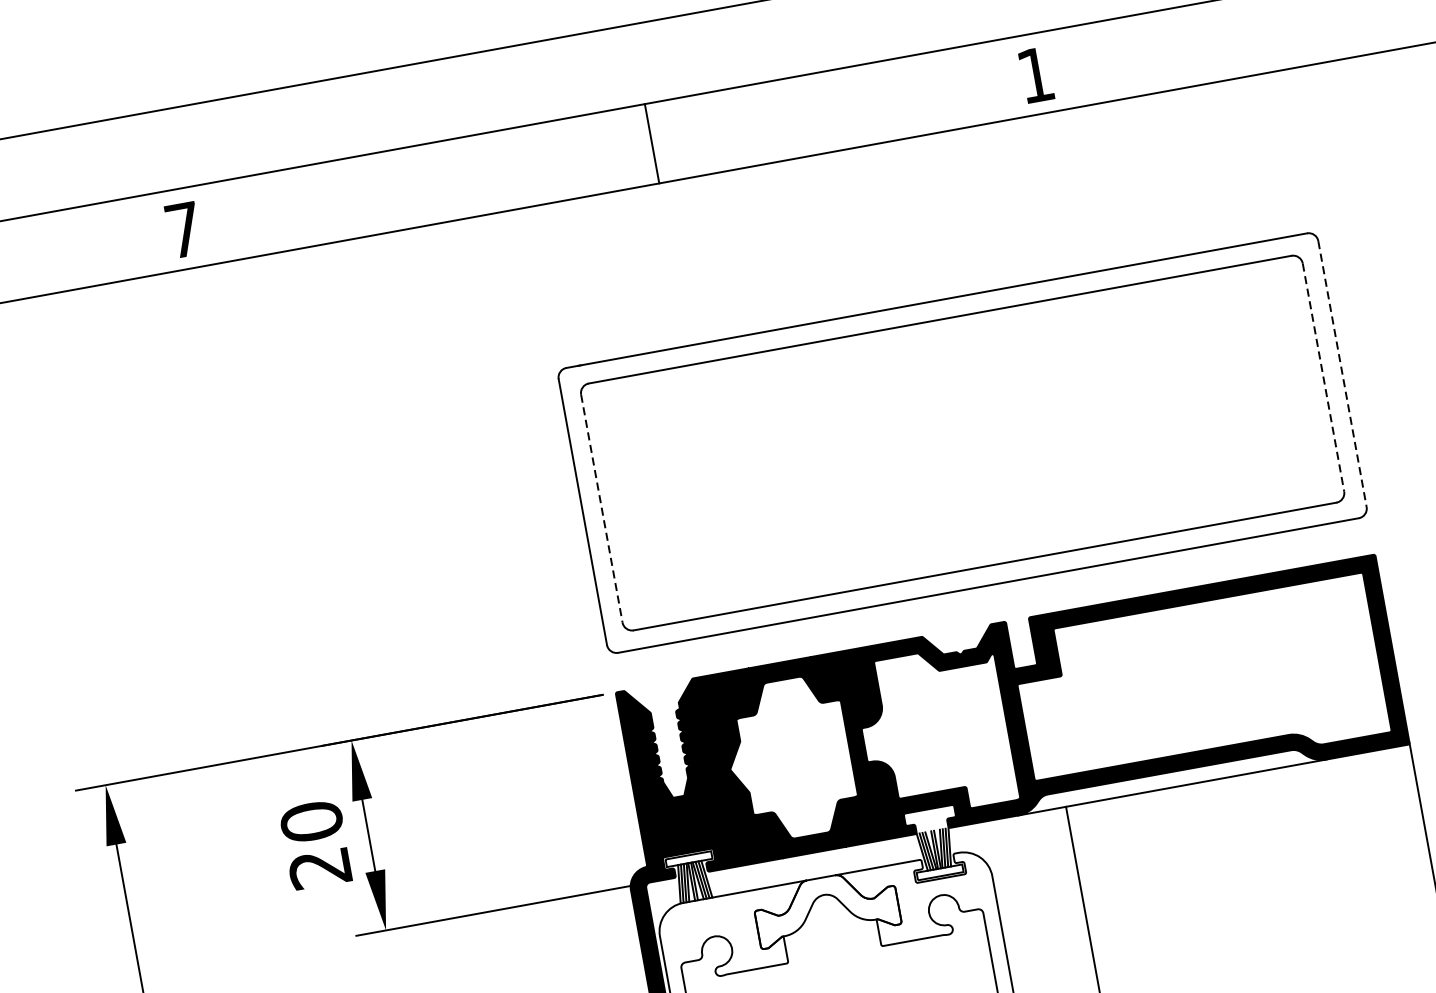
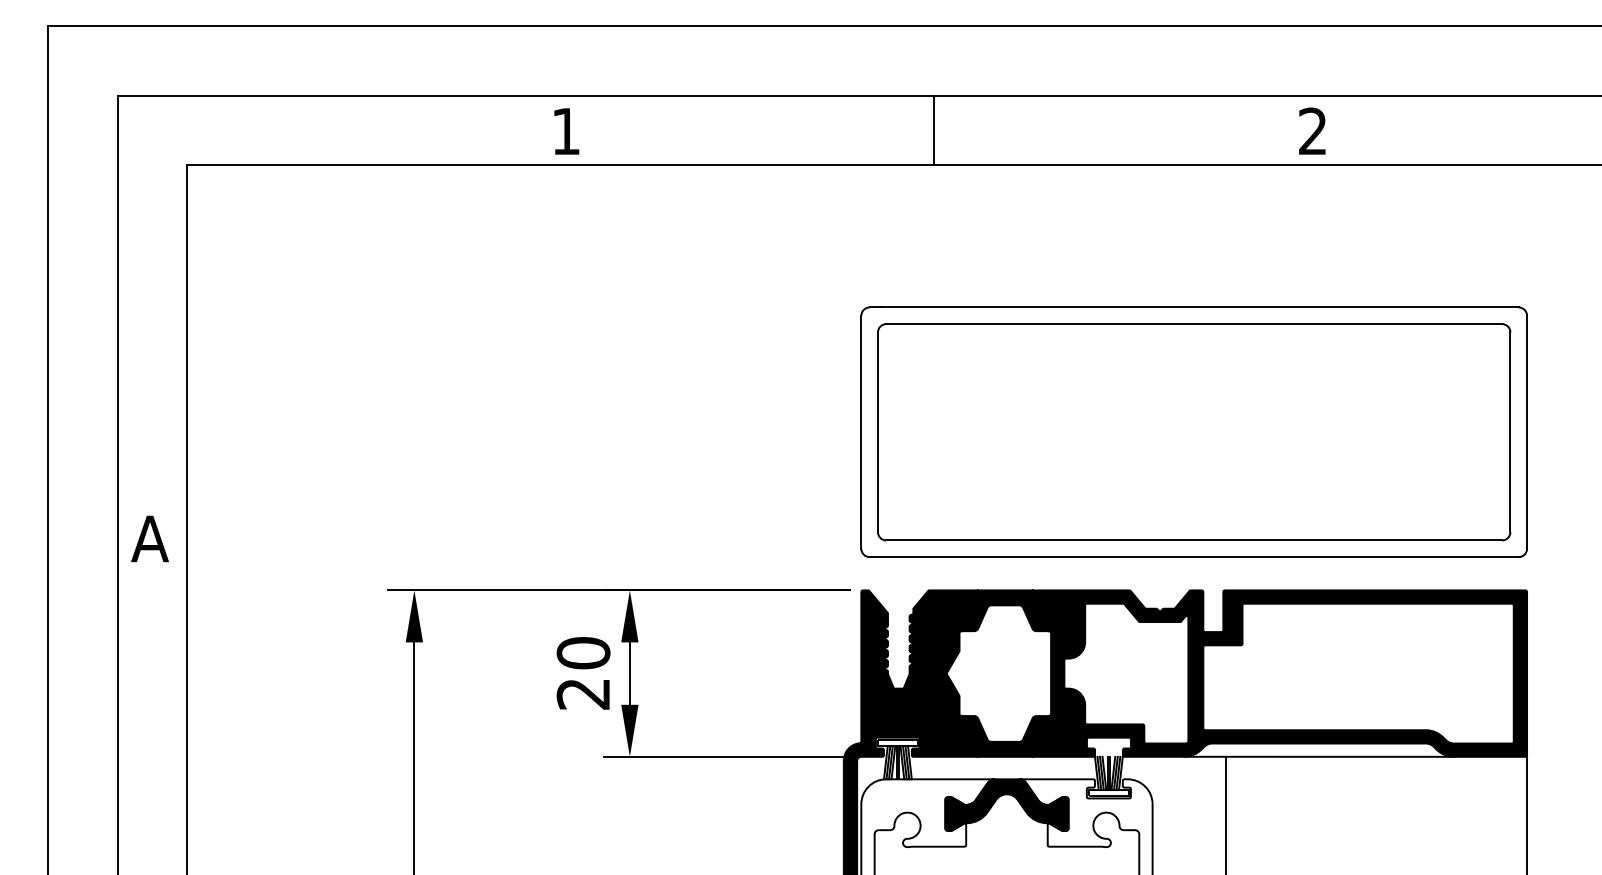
text: (1035, 74) -> (1312, 130), 1 -> 2
line: (651, 143) -> (933, 130), moved
text: (182, 230) -> (565, 131), 7 -> 1
line: (1343, 374) -> (1527, 432), dashed -> solid
line: (1323, 377) -> (1510, 432), dashed -> solid
line: (601, 509) -> (877, 432), dashed -> solid
fill: (825, 906) -> (1006, 804), added

